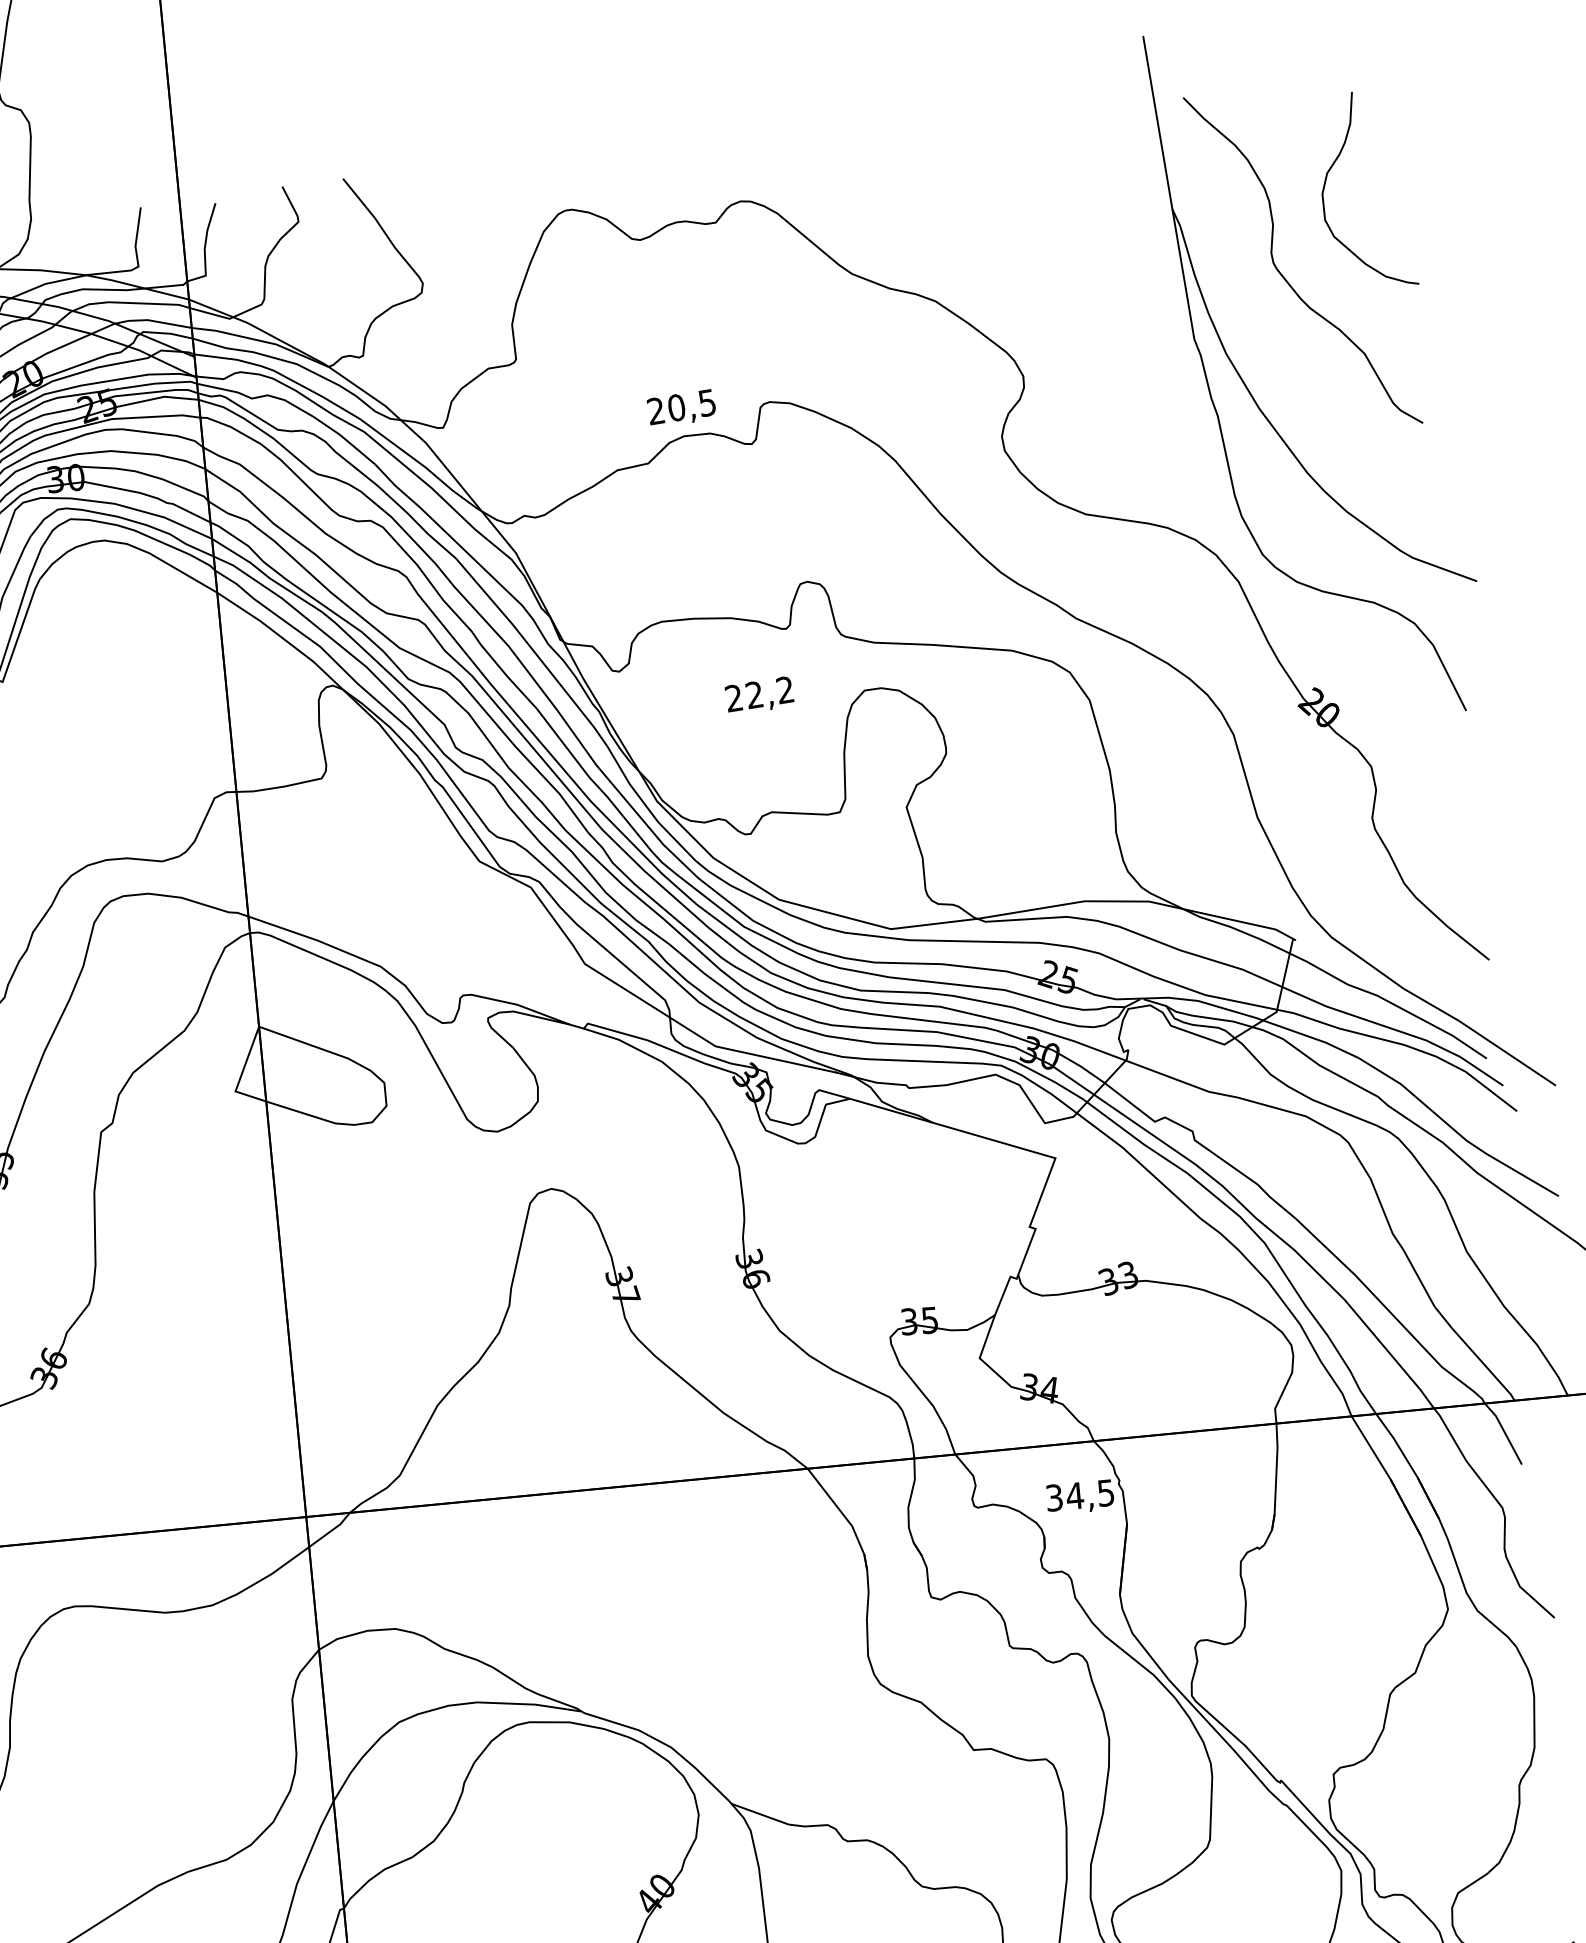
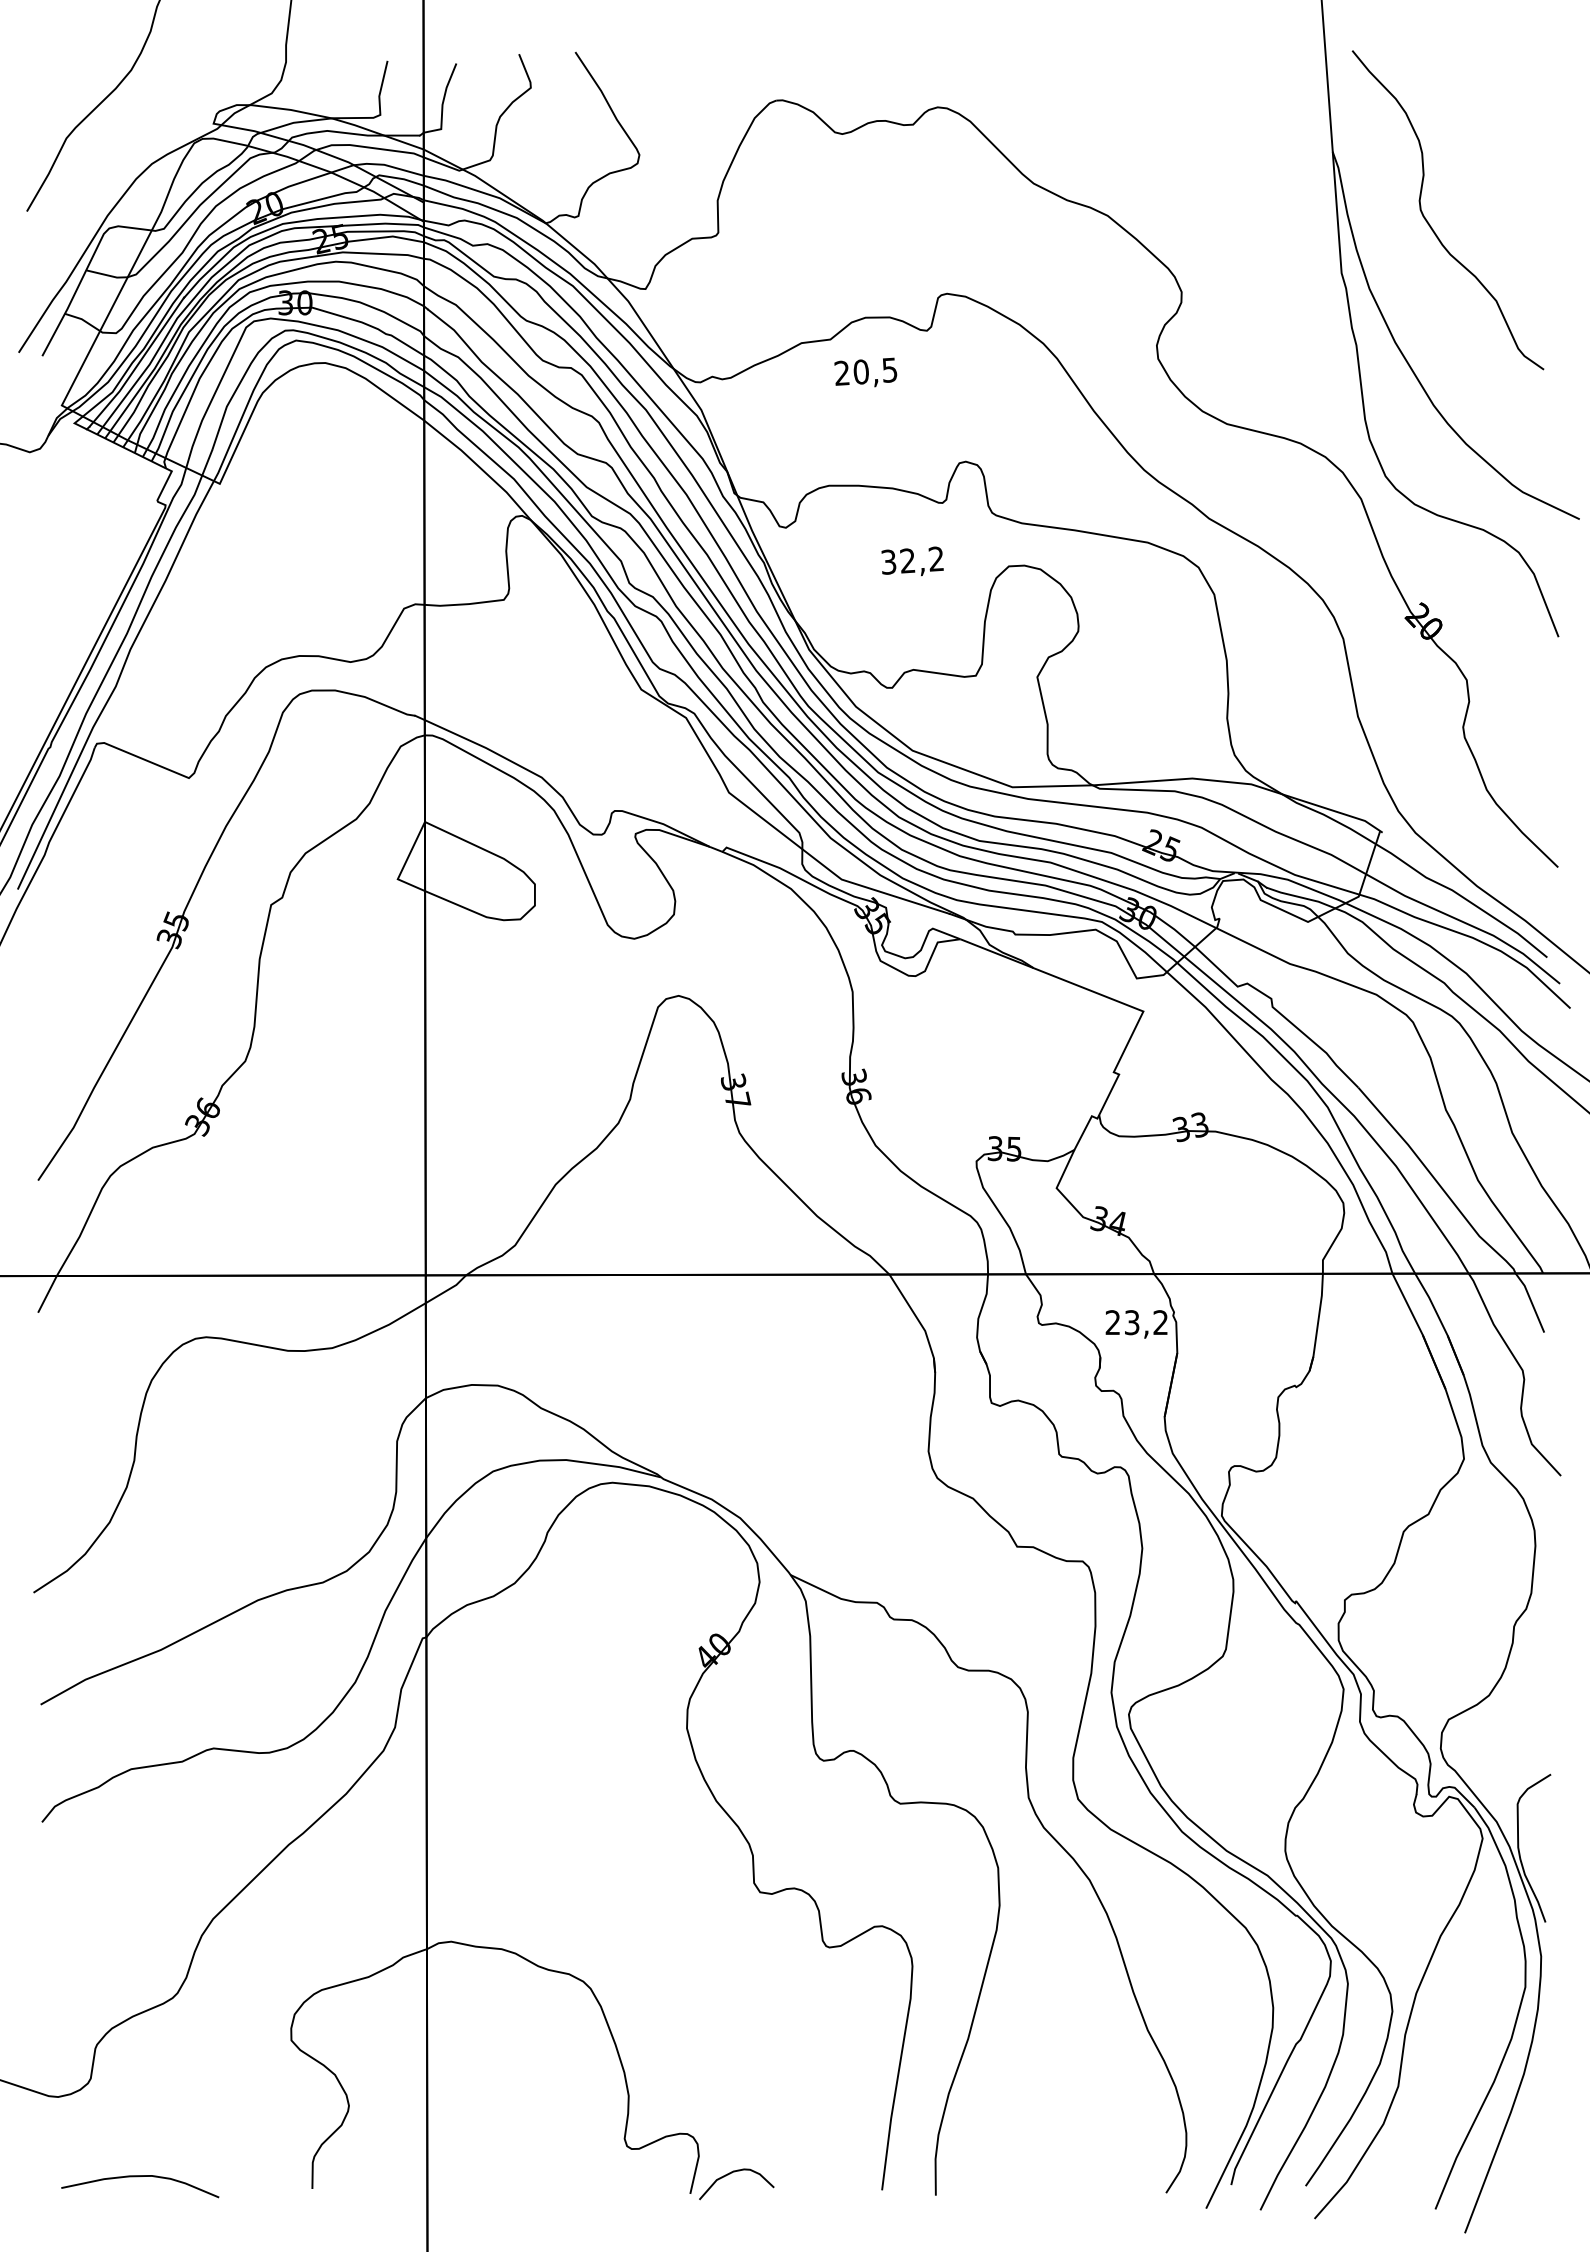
curve: (1326, 181) -> (1476, 139), removed
text: (681, 407) -> (865, 372), moved
text: (733, 697) -> (888, 561), 22,2 -> 32,2
text: (1079, 1495) -> (1136, 1322), 34,5 -> 23,2

